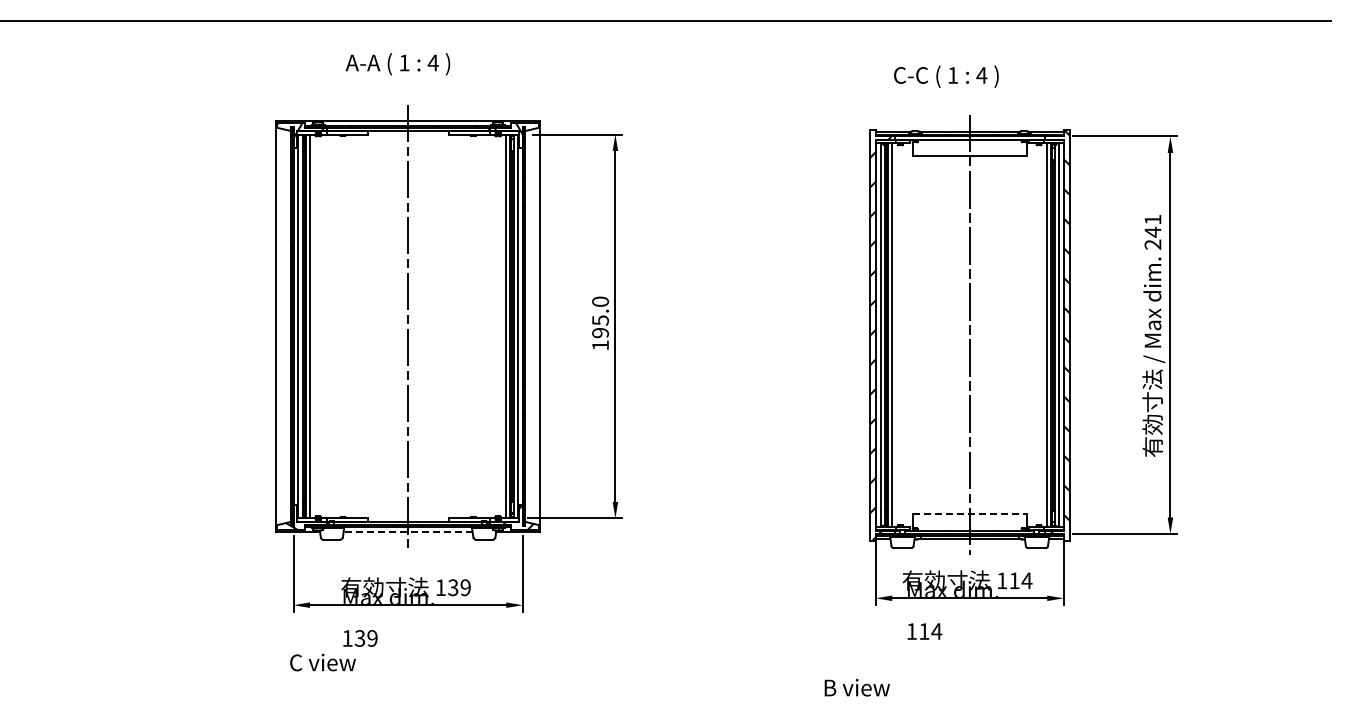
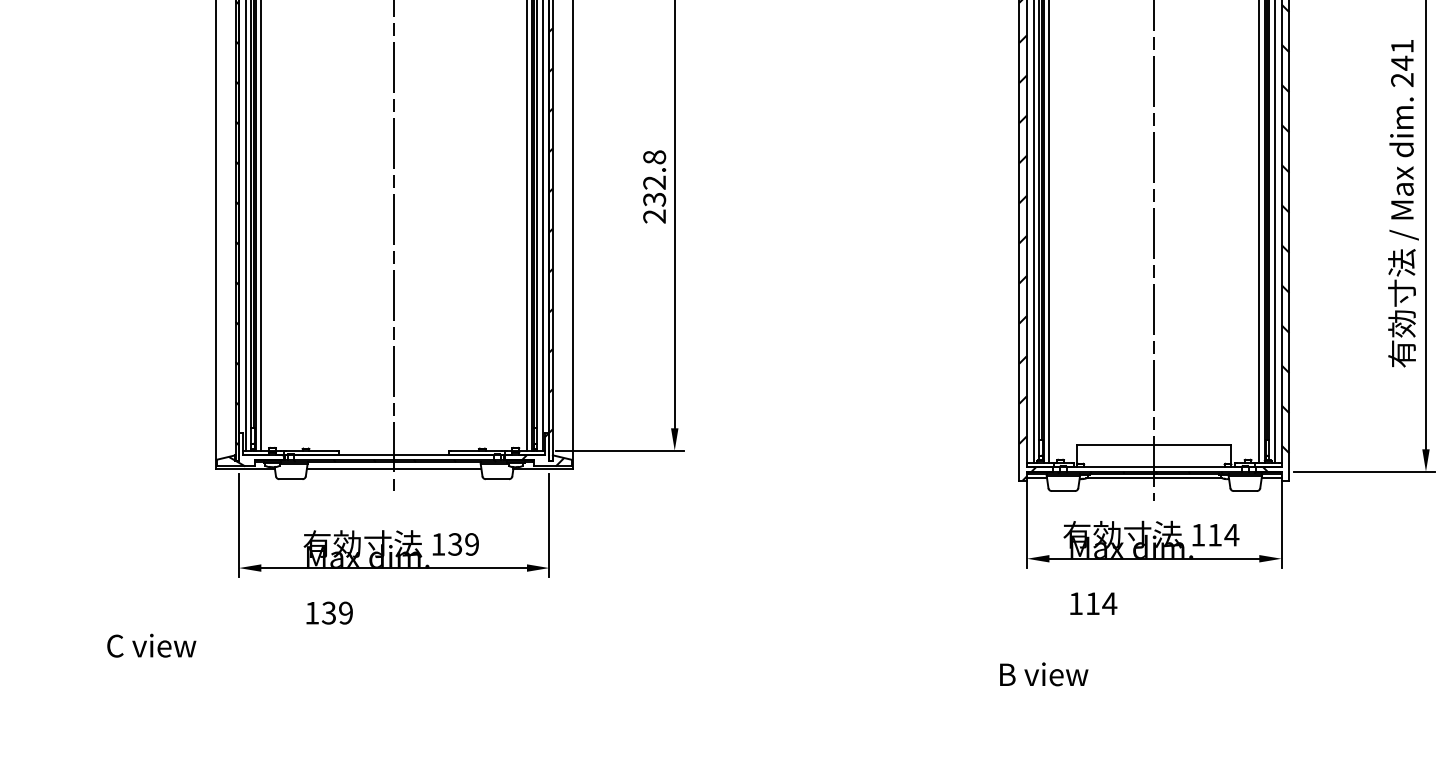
text: (600, 323) -> (654, 186), 195.0 -> 232.8
line: (969, 514) -> (1154, 445), dashed -> solid
line: (407, 531) -> (393, 468), dashed -> solid
text: (322, 662) -> (151, 645), moved
text: (856, 687) -> (1043, 674), moved

